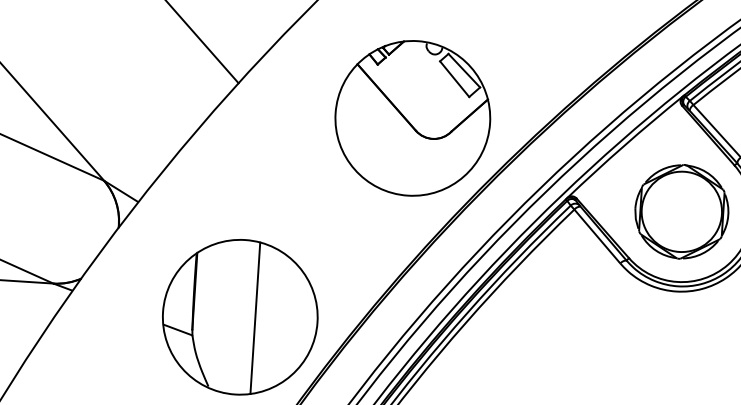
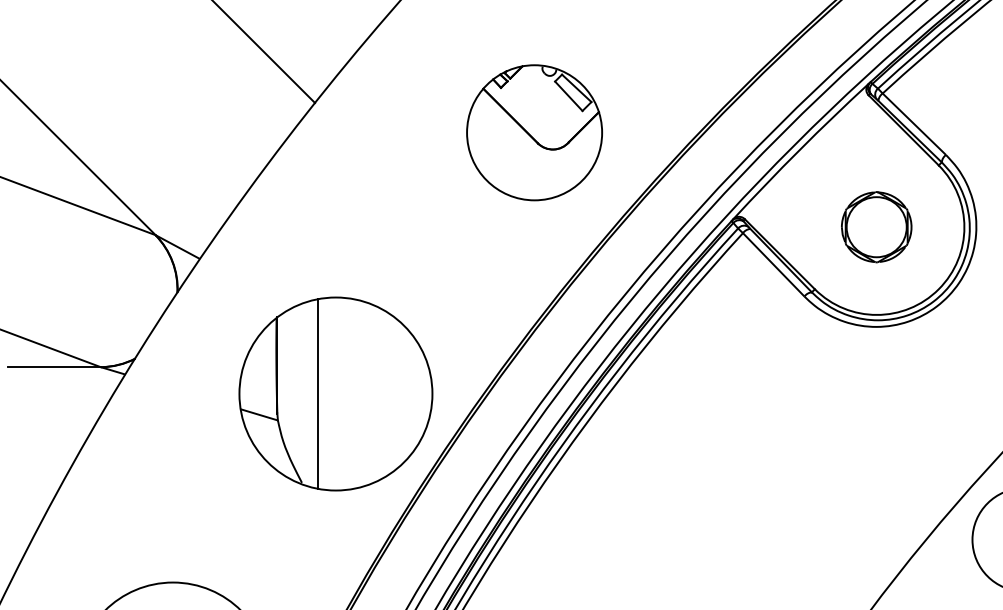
part: (412, 118) -> (534, 132), size x0.7
part: (681, 211) -> (876, 226), size x0.6
line: (255, 317) -> (317, 393), moved

